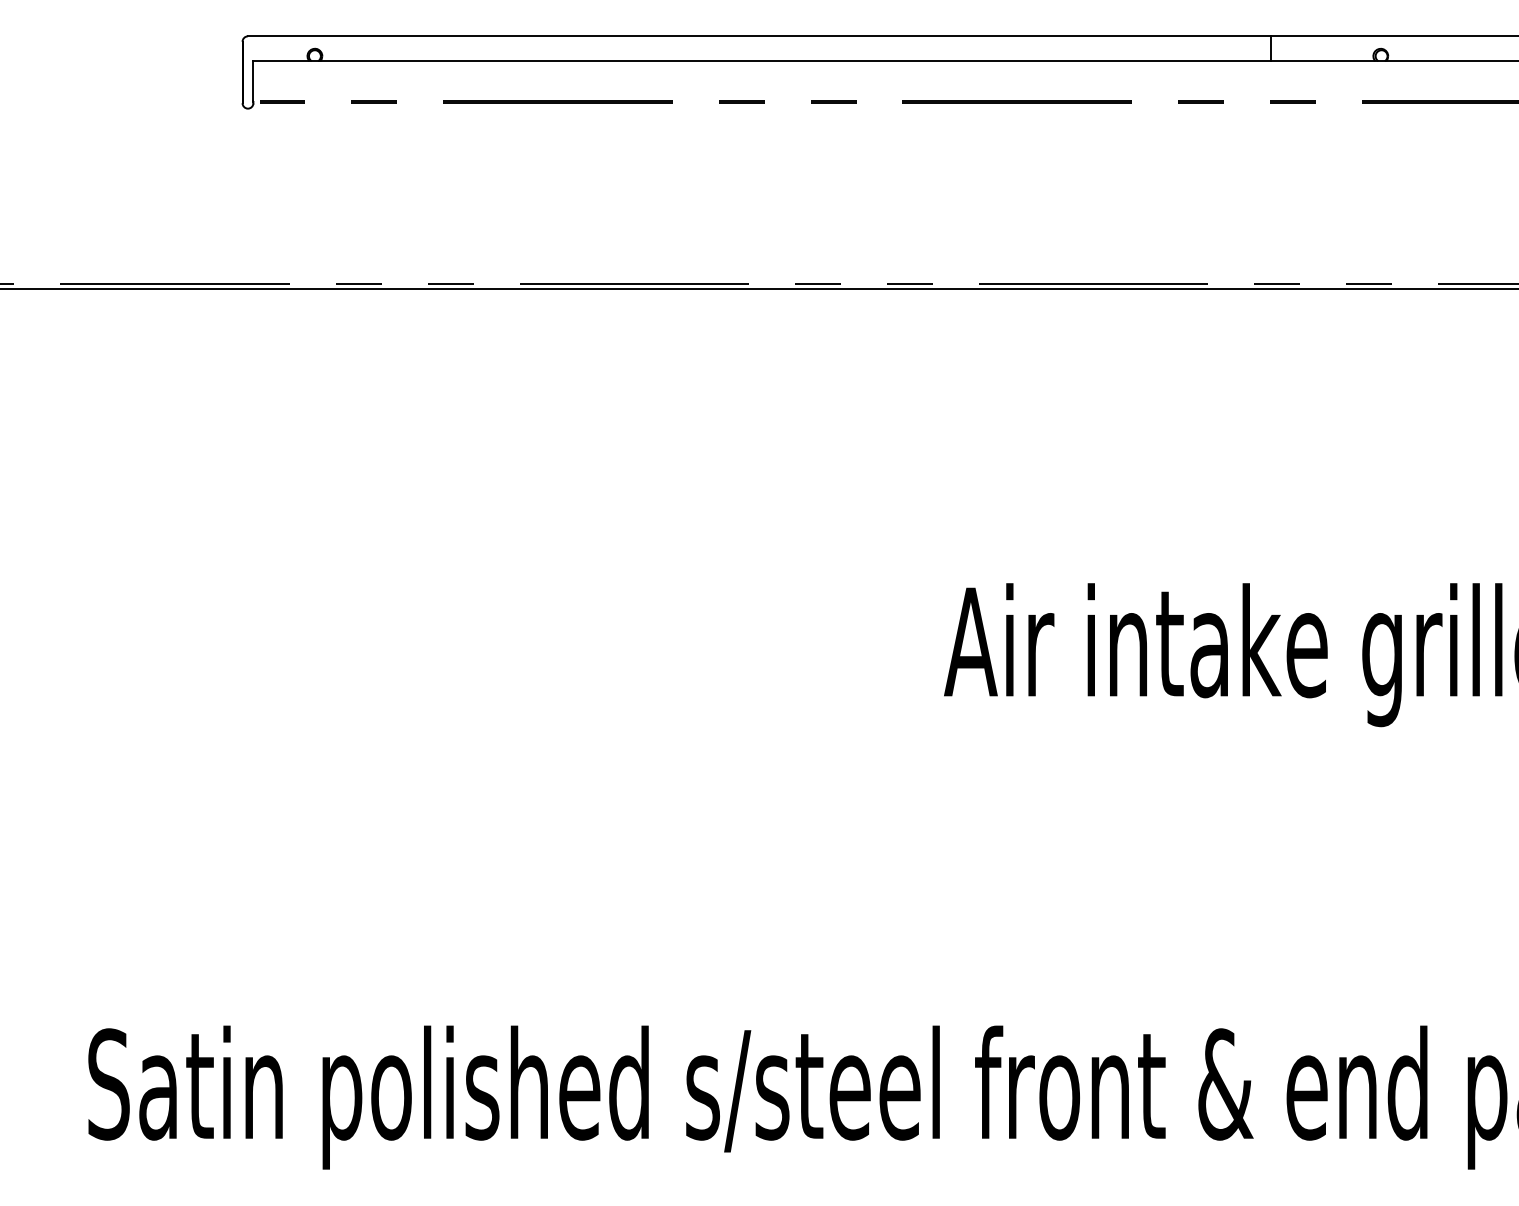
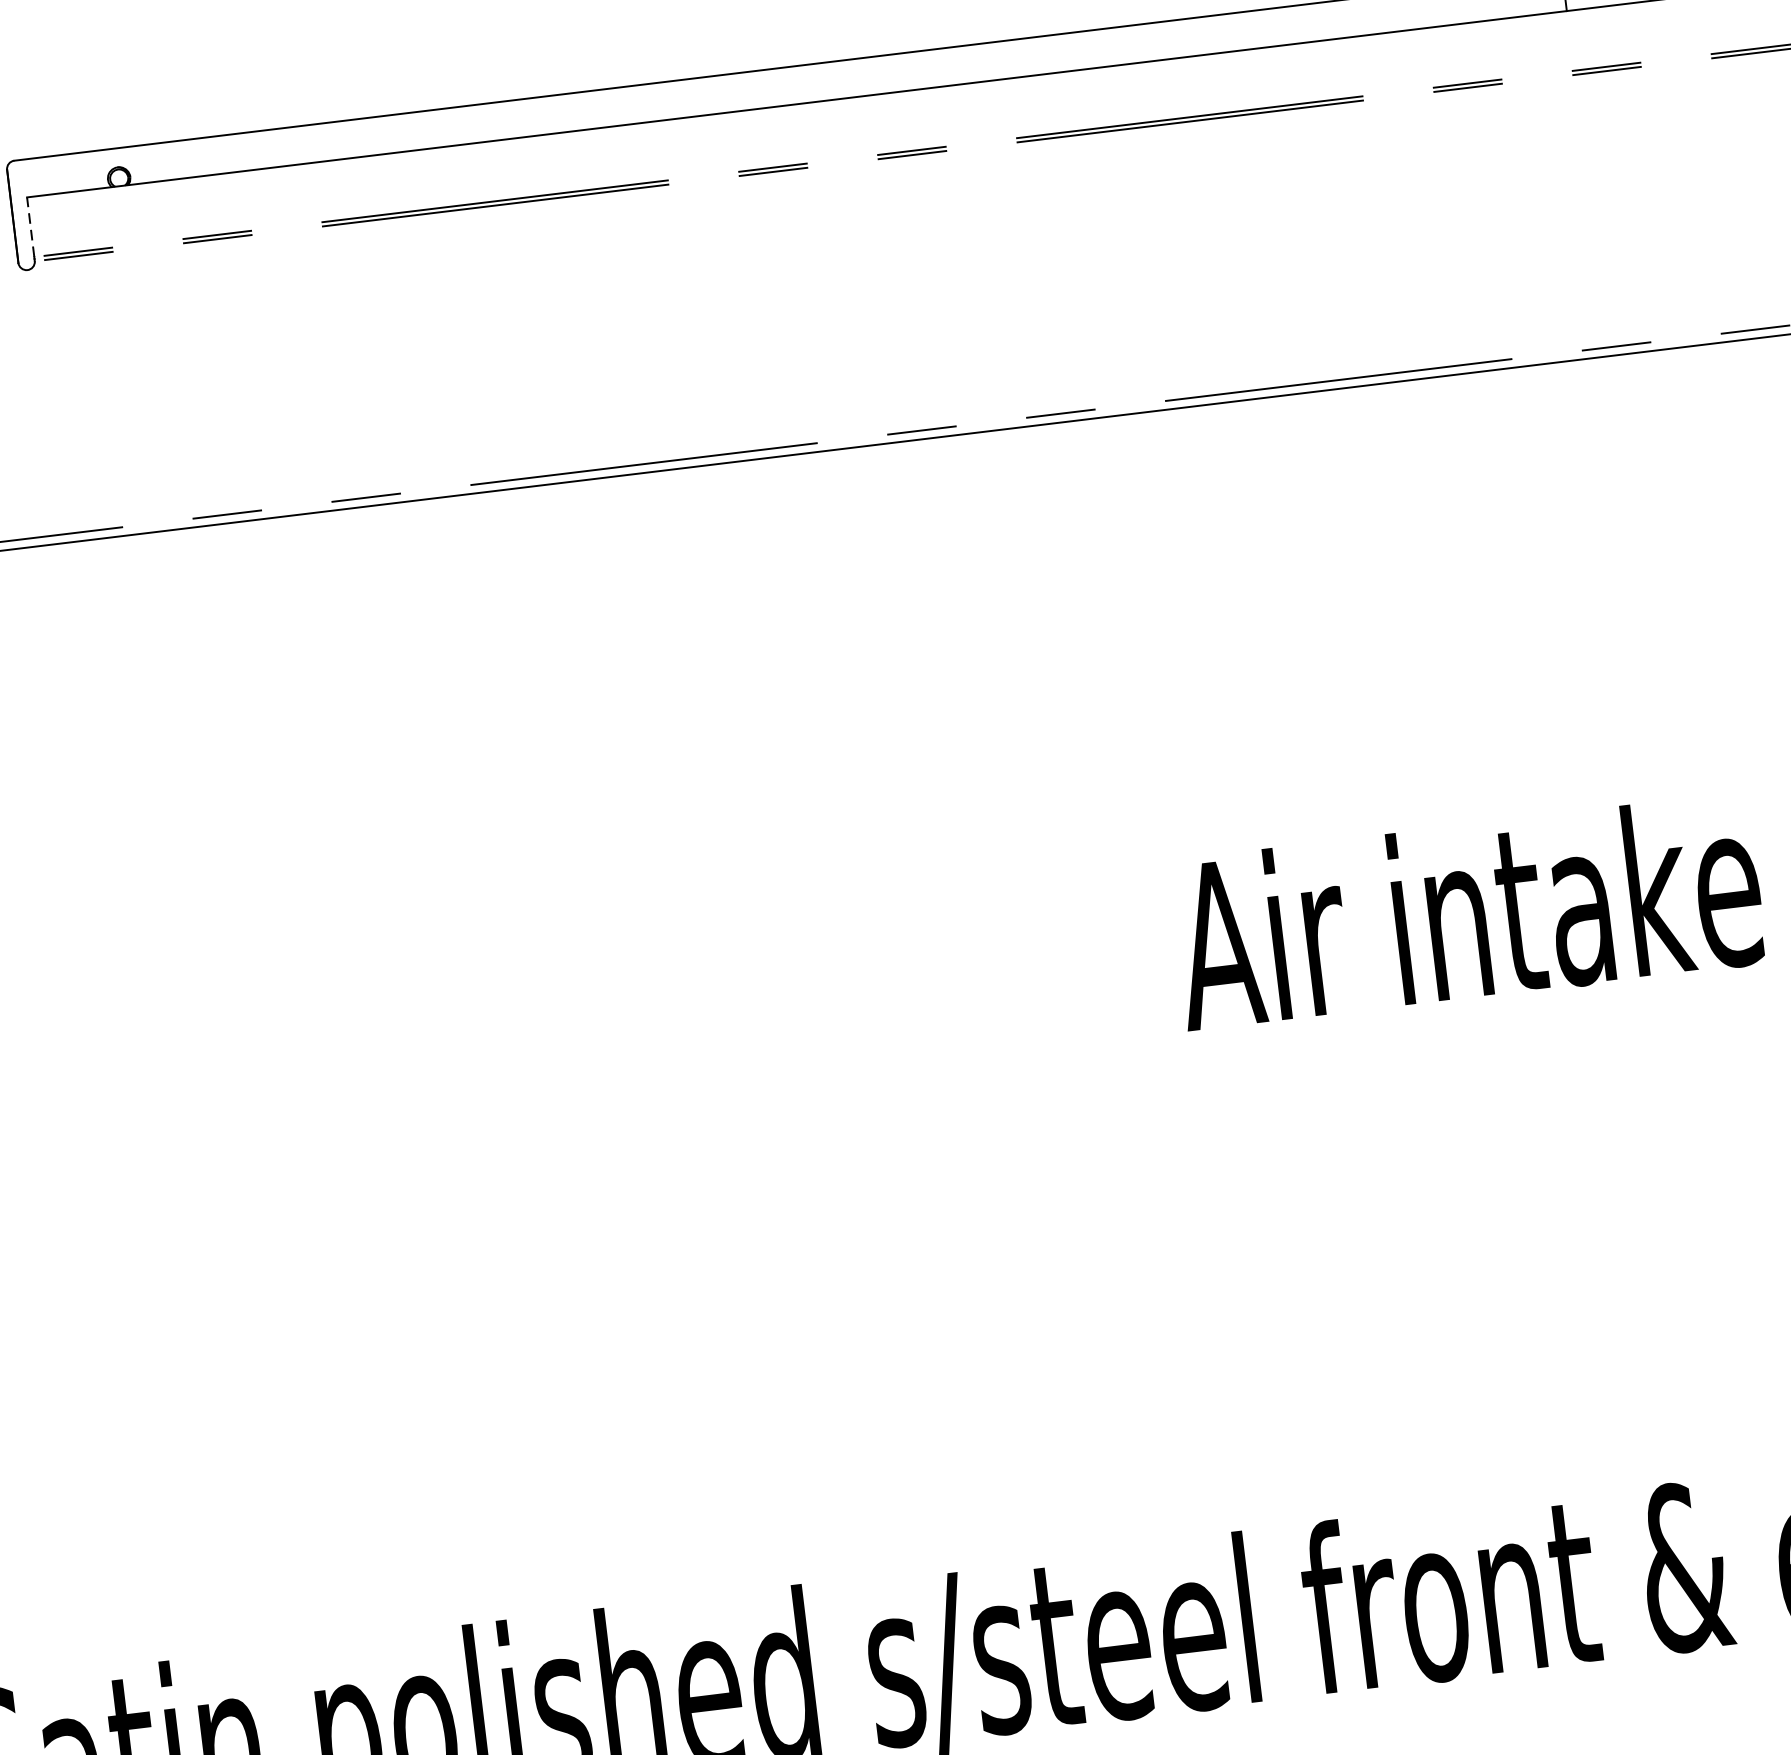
line: (253, 80) -> (30, 226), solid -> dashed

